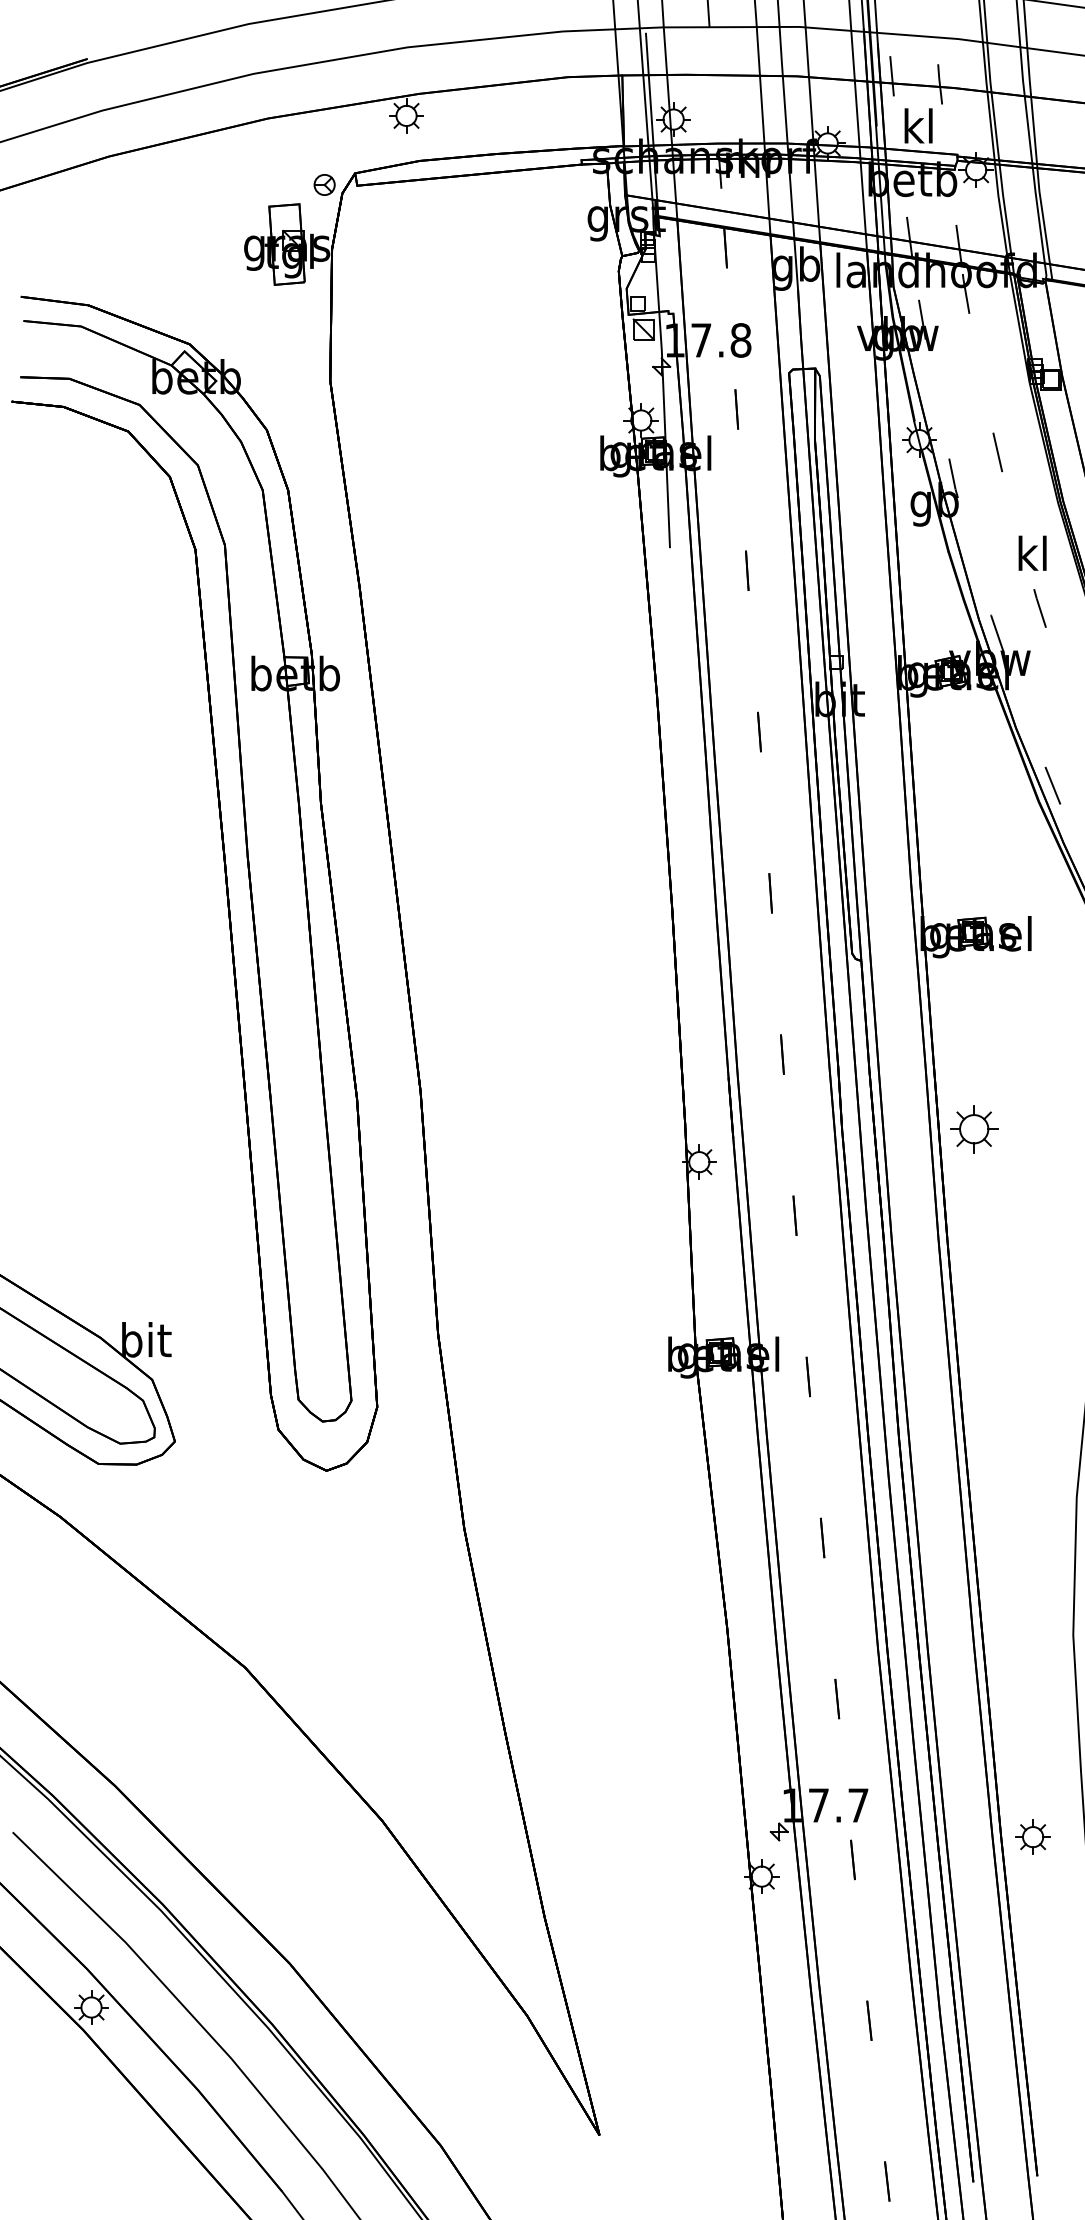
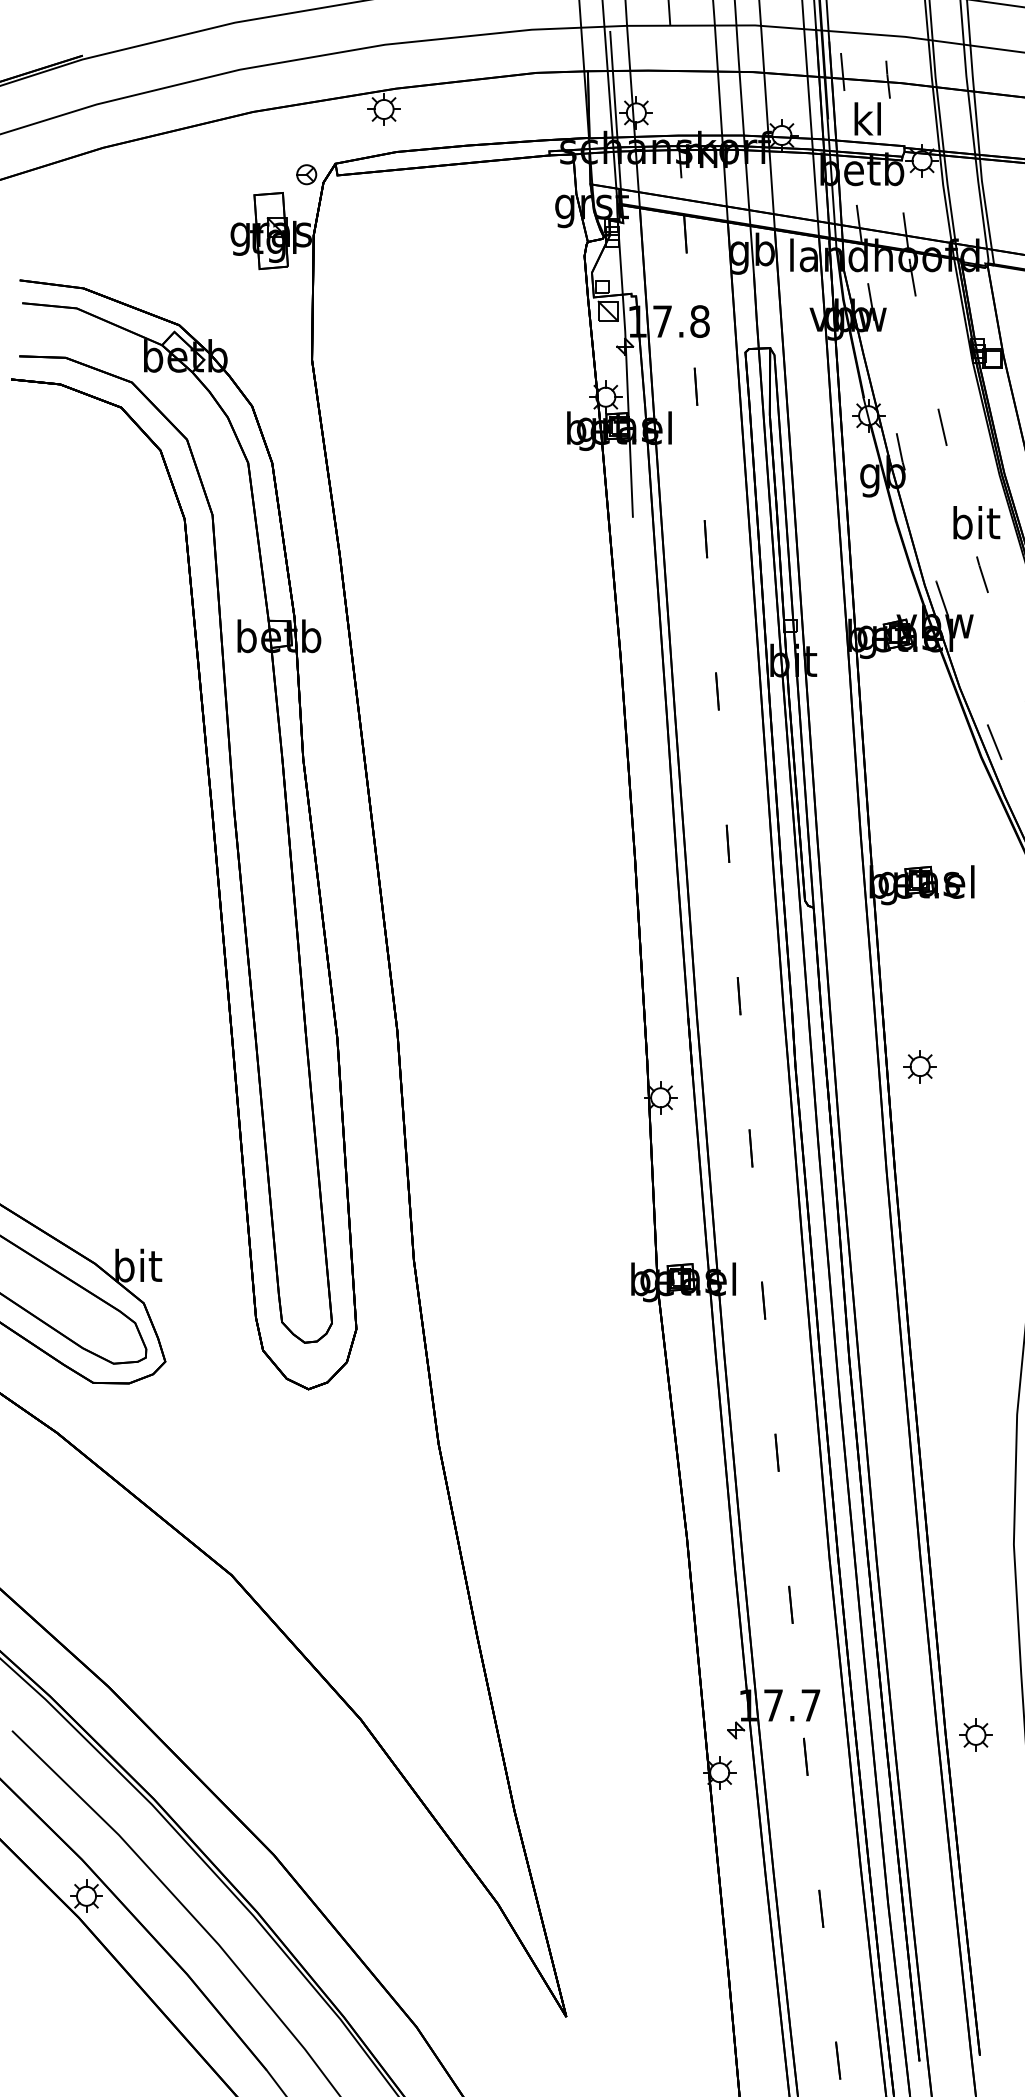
text: (1033, 553) -> (976, 522), kl -> bit
part: (973, 1128) -> (919, 1065), size x0.71

